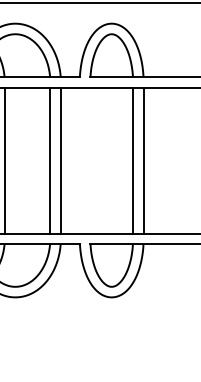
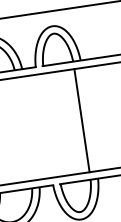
line: (50, 160) -> (23, 129), removed
line: (60, 160) -> (30, 128), removed
line: (143, 160) -> (89, 119), removed

